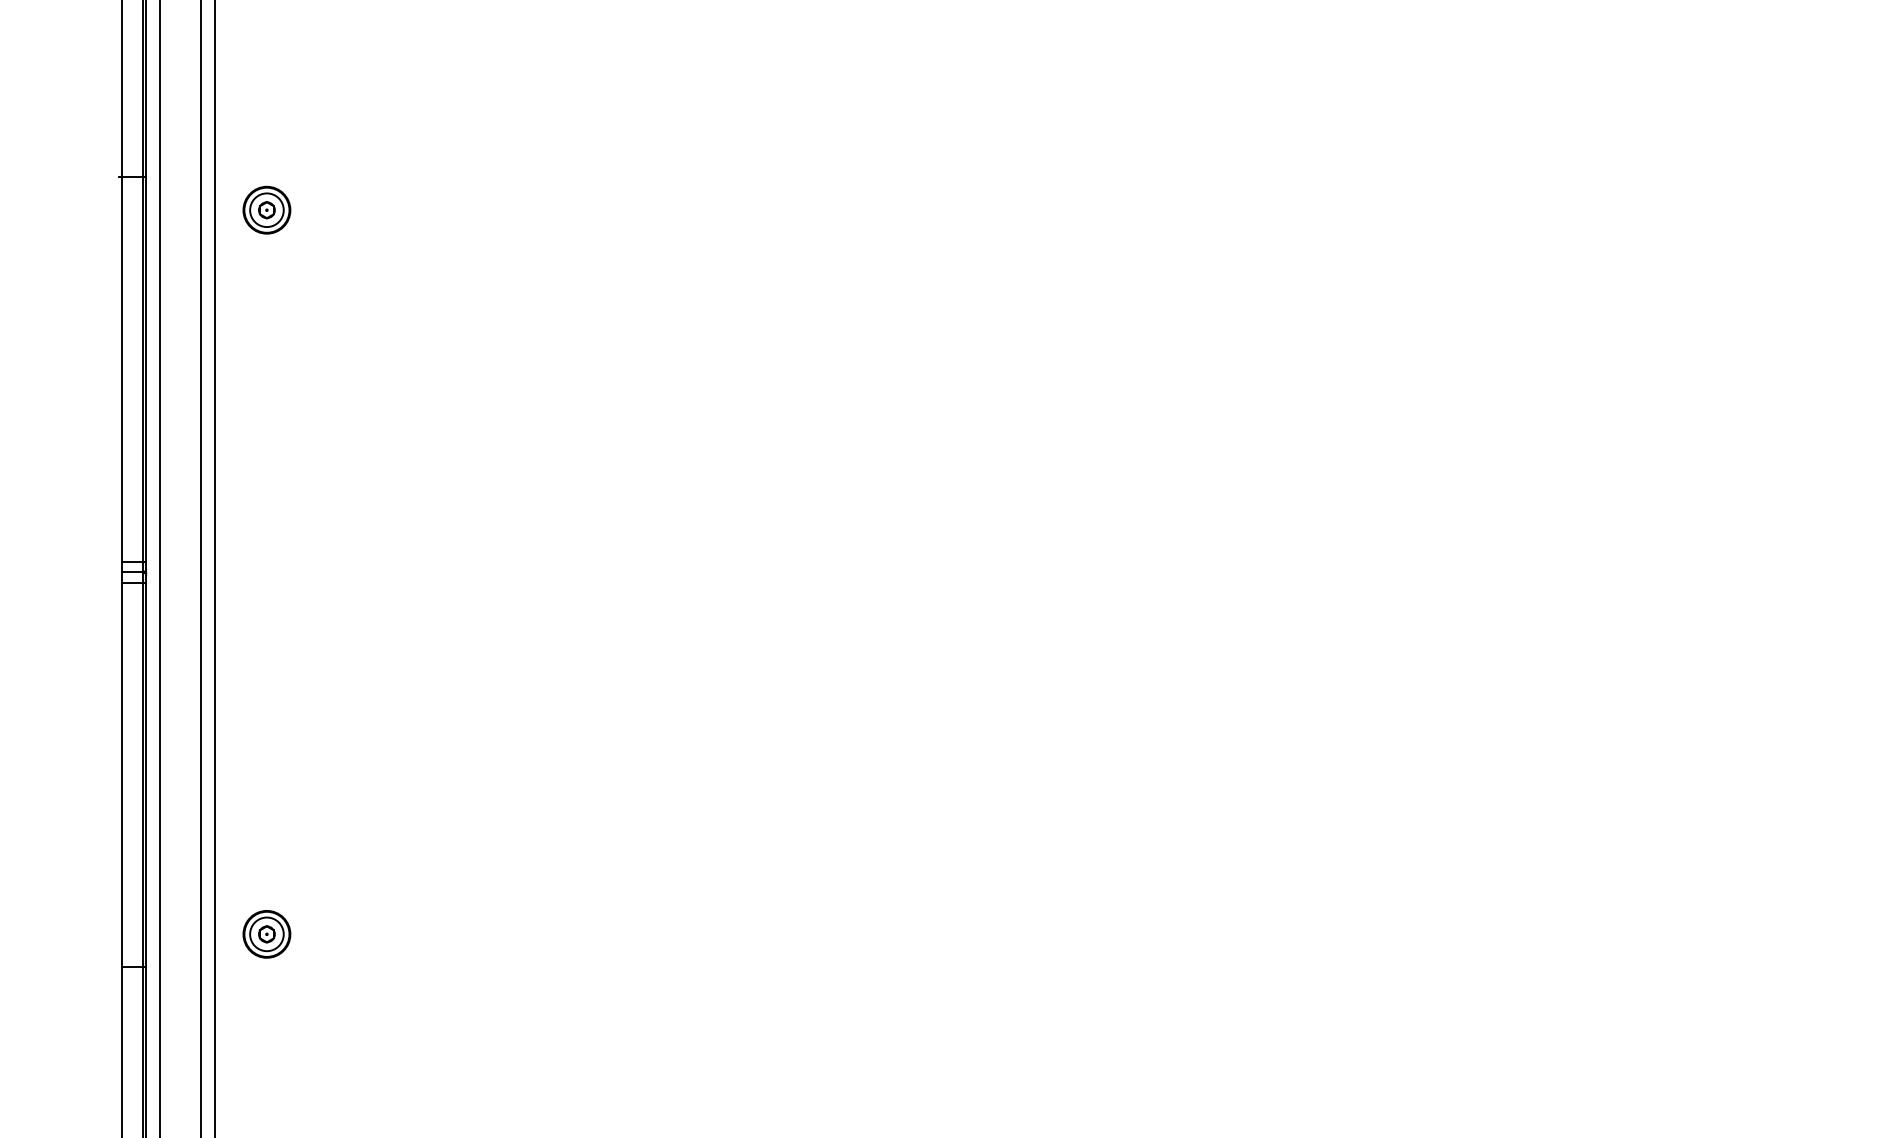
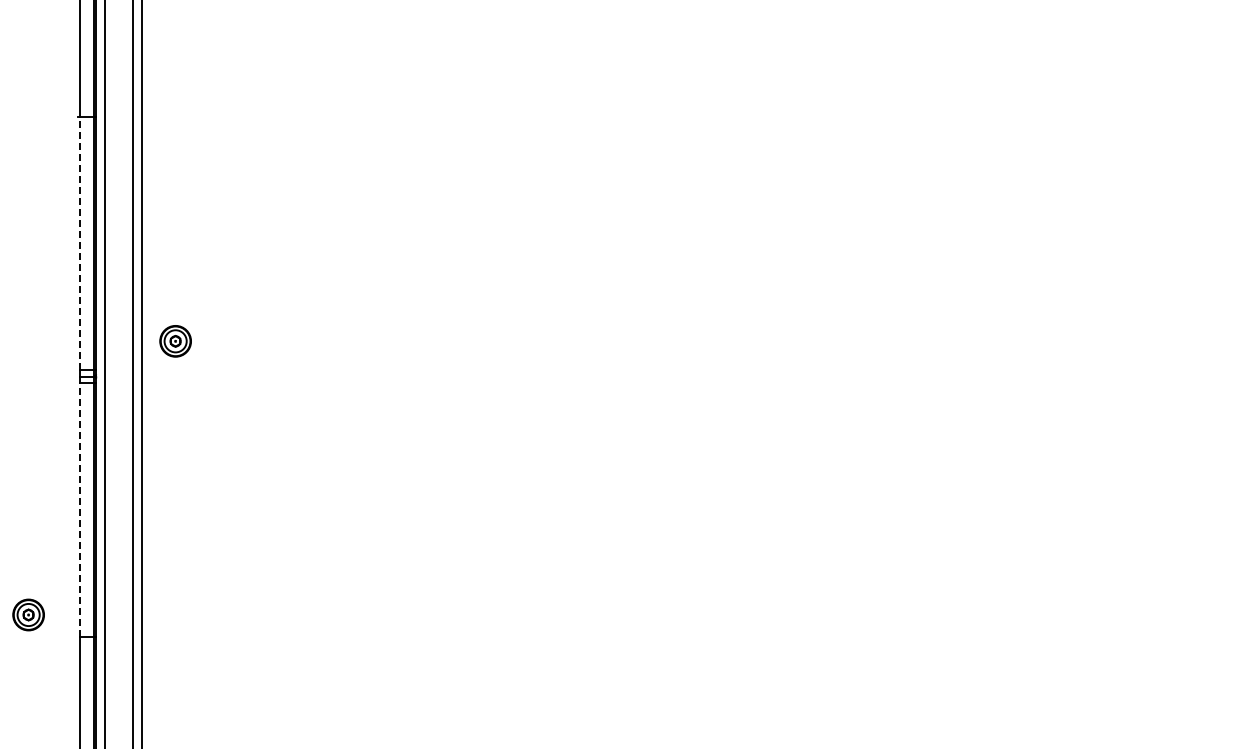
part: (266, 210) -> (175, 341), moved
line: (122, 369) -> (80, 243), solid -> dashed
line: (122, 775) -> (80, 510), solid -> dashed
part: (266, 933) -> (28, 614), moved

